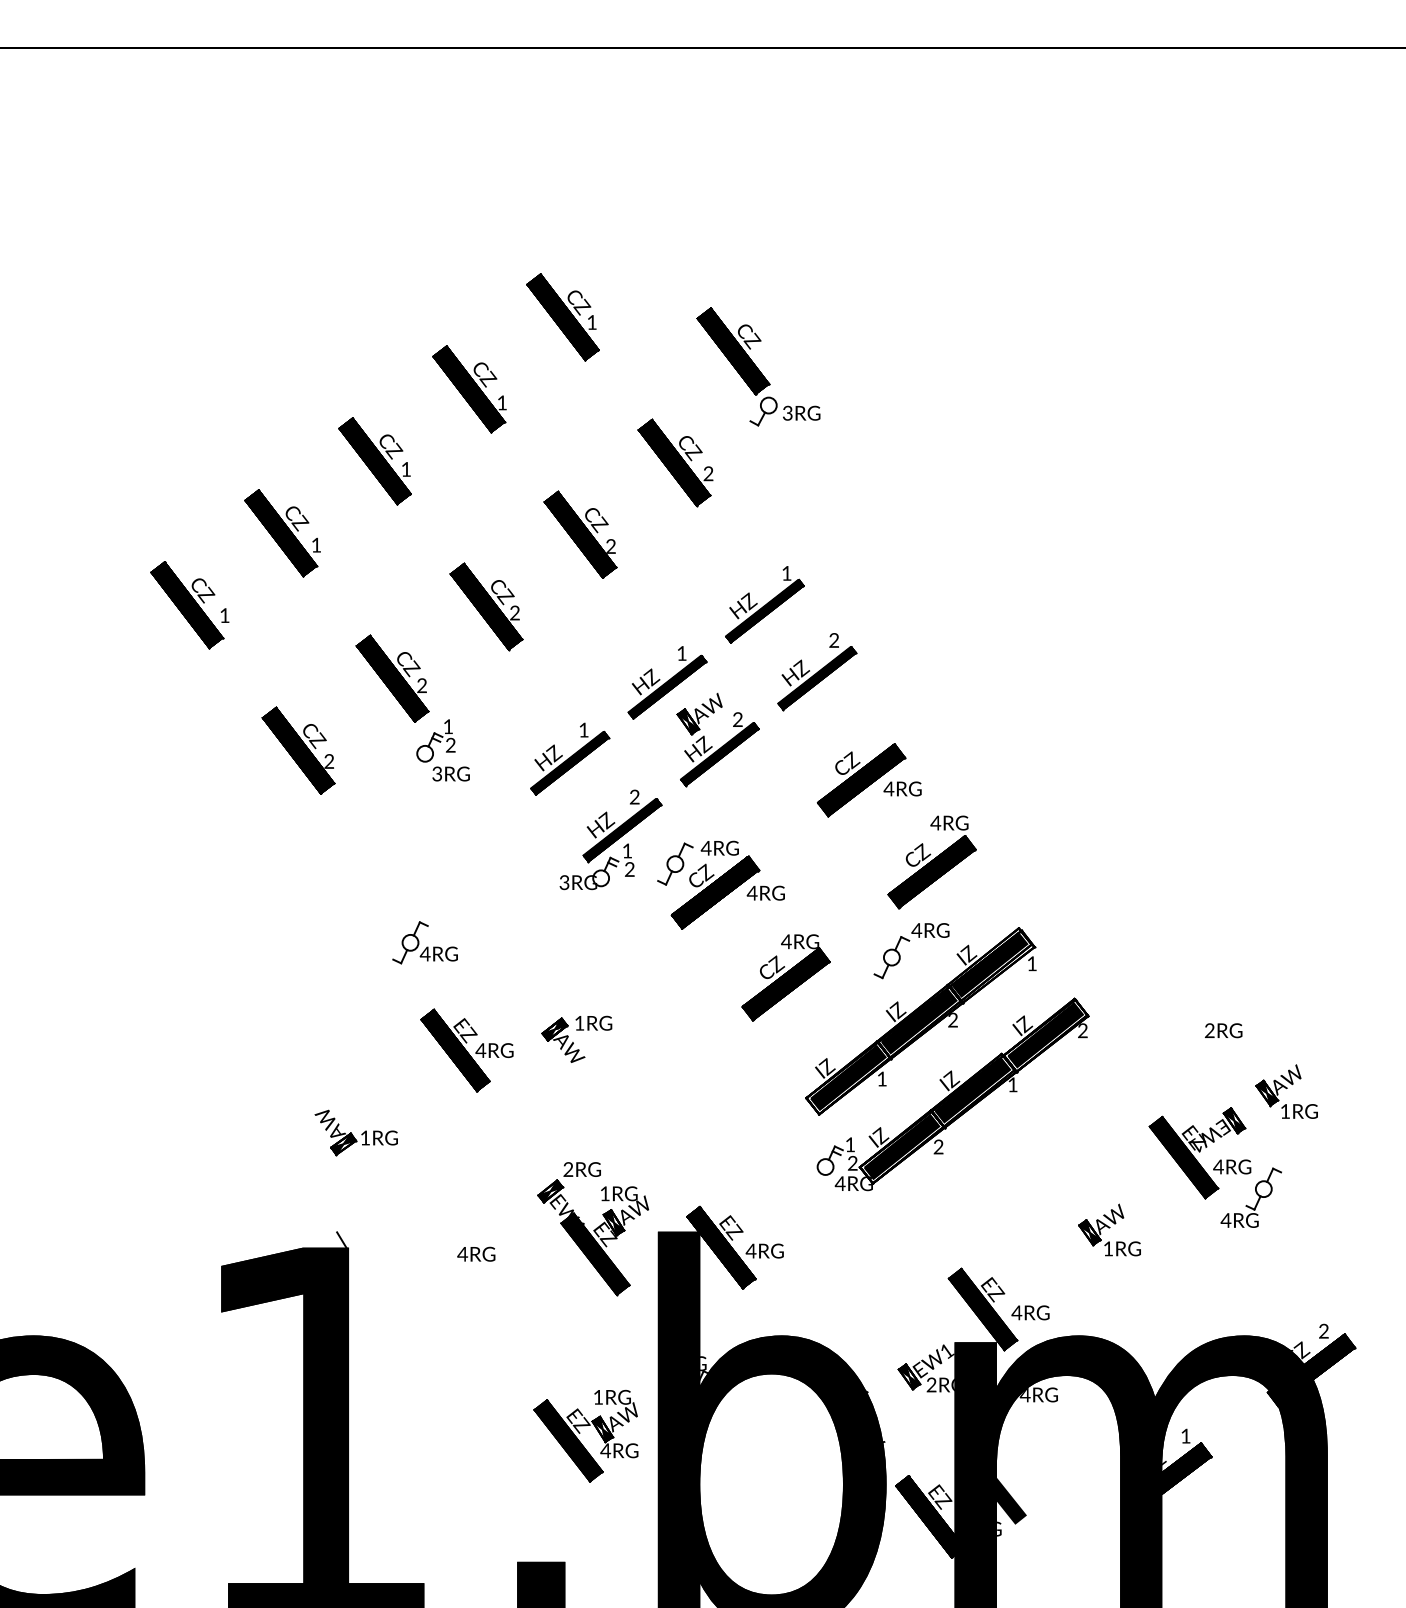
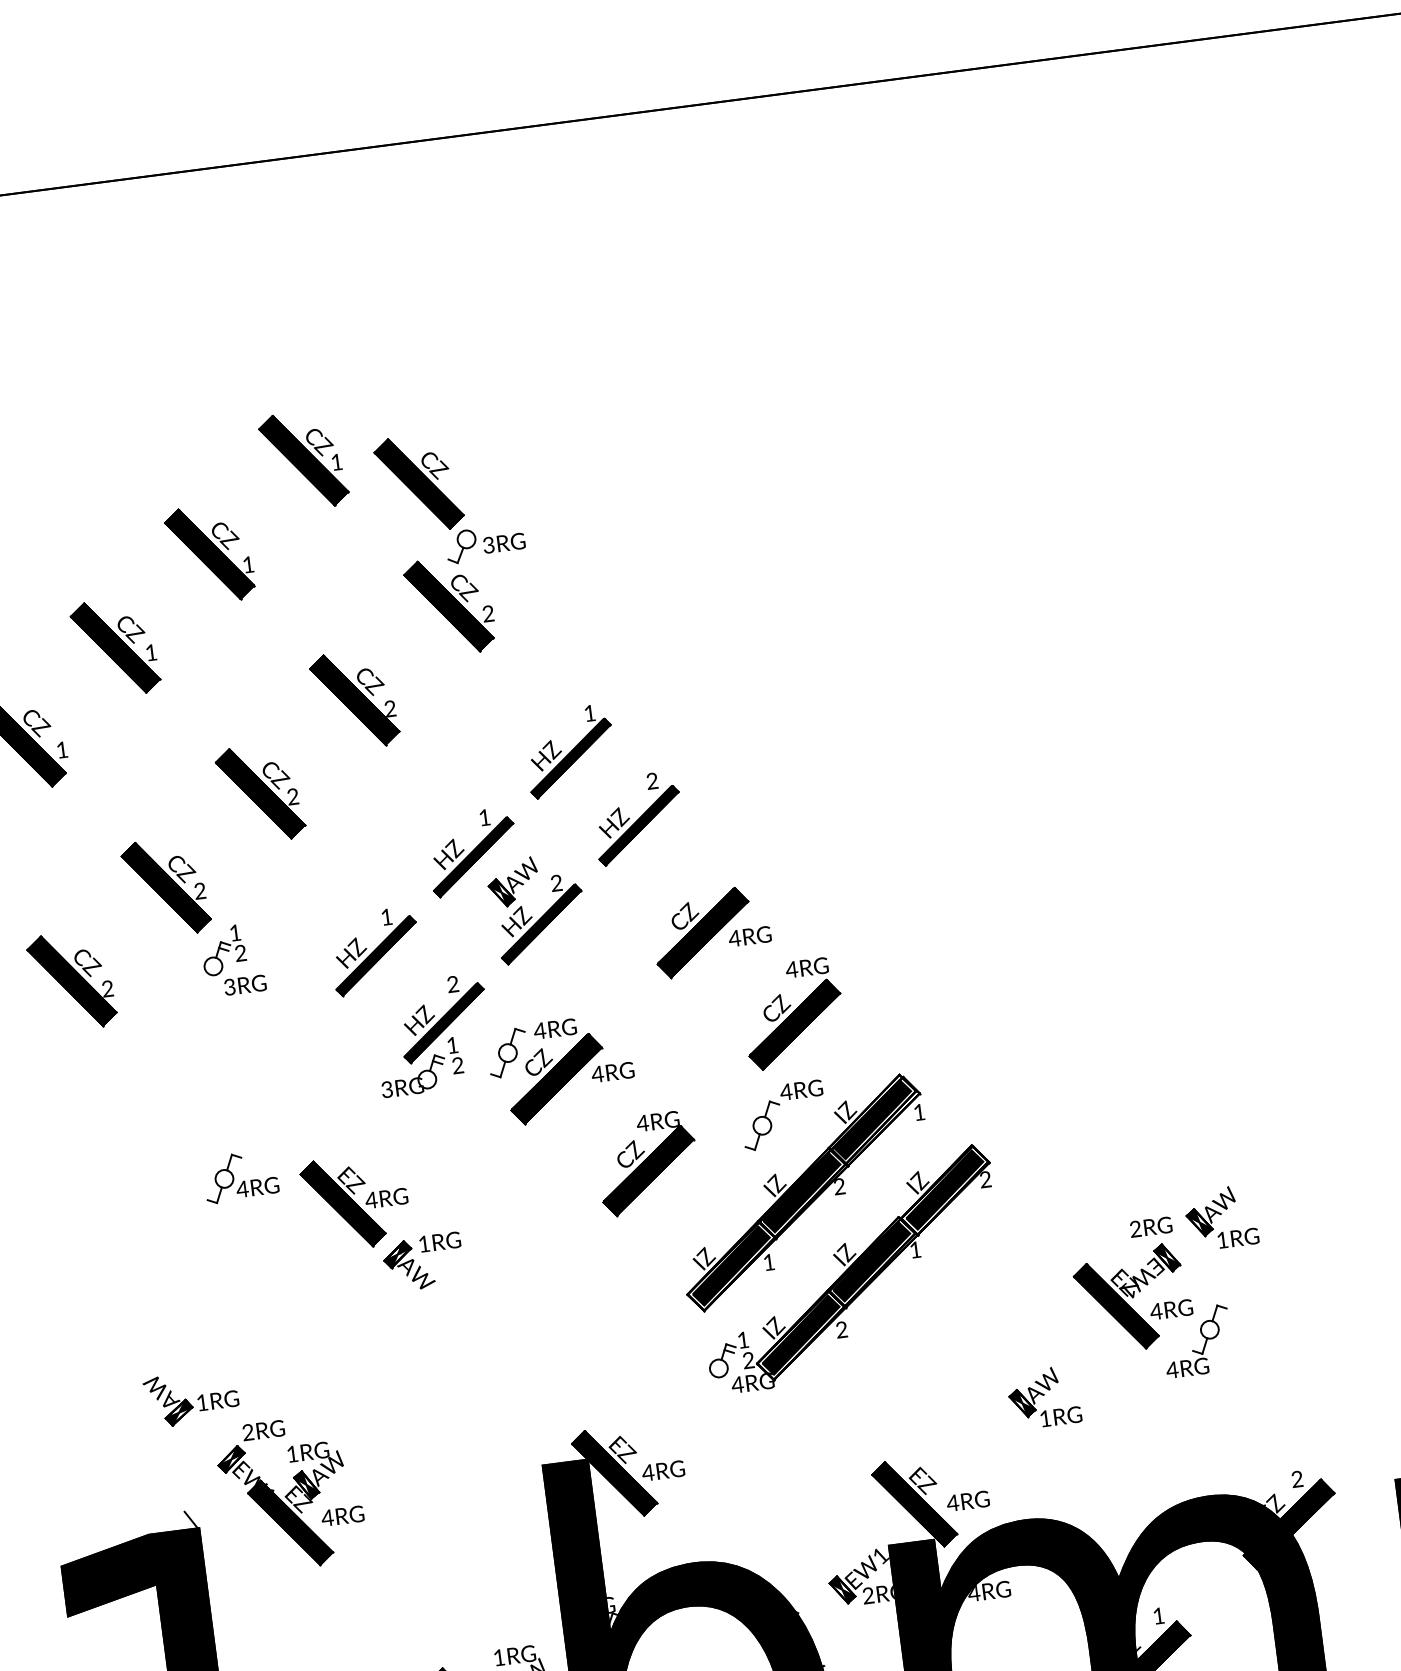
part: (758, 366) -> (449, 497), moved
text: (1223, 1030) -> (1150, 1226), moved
part: (466, 1050) -> (355, 1202), moved
part: (593, 1229) -> (284, 1495), moved

